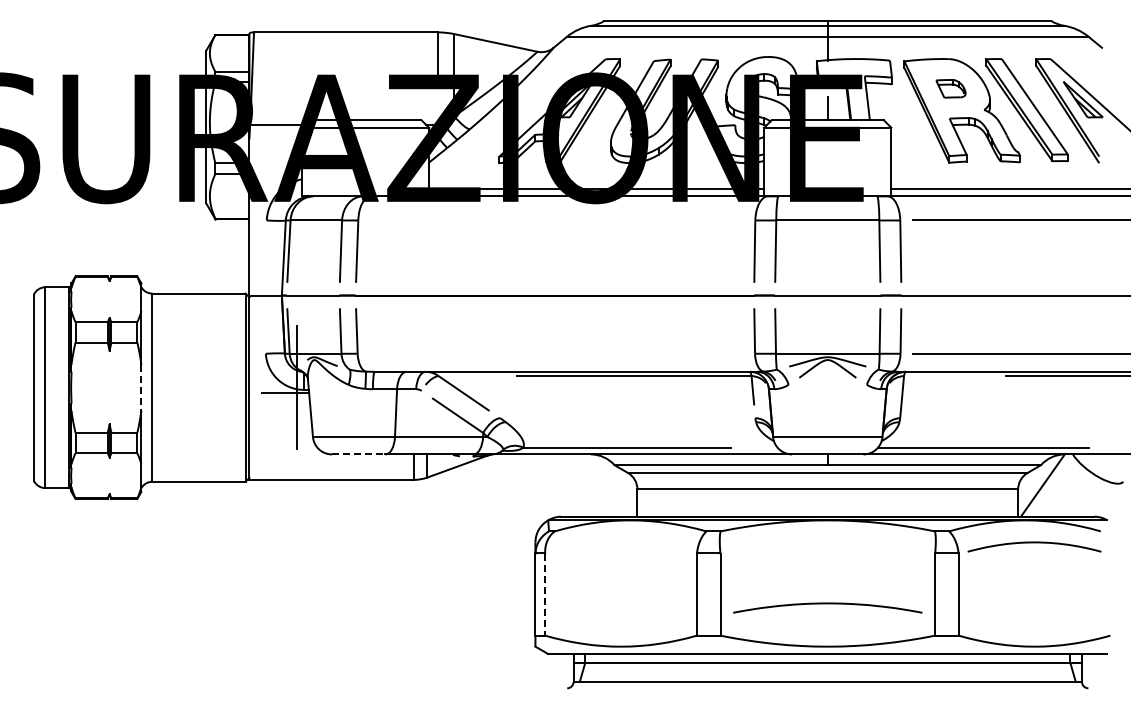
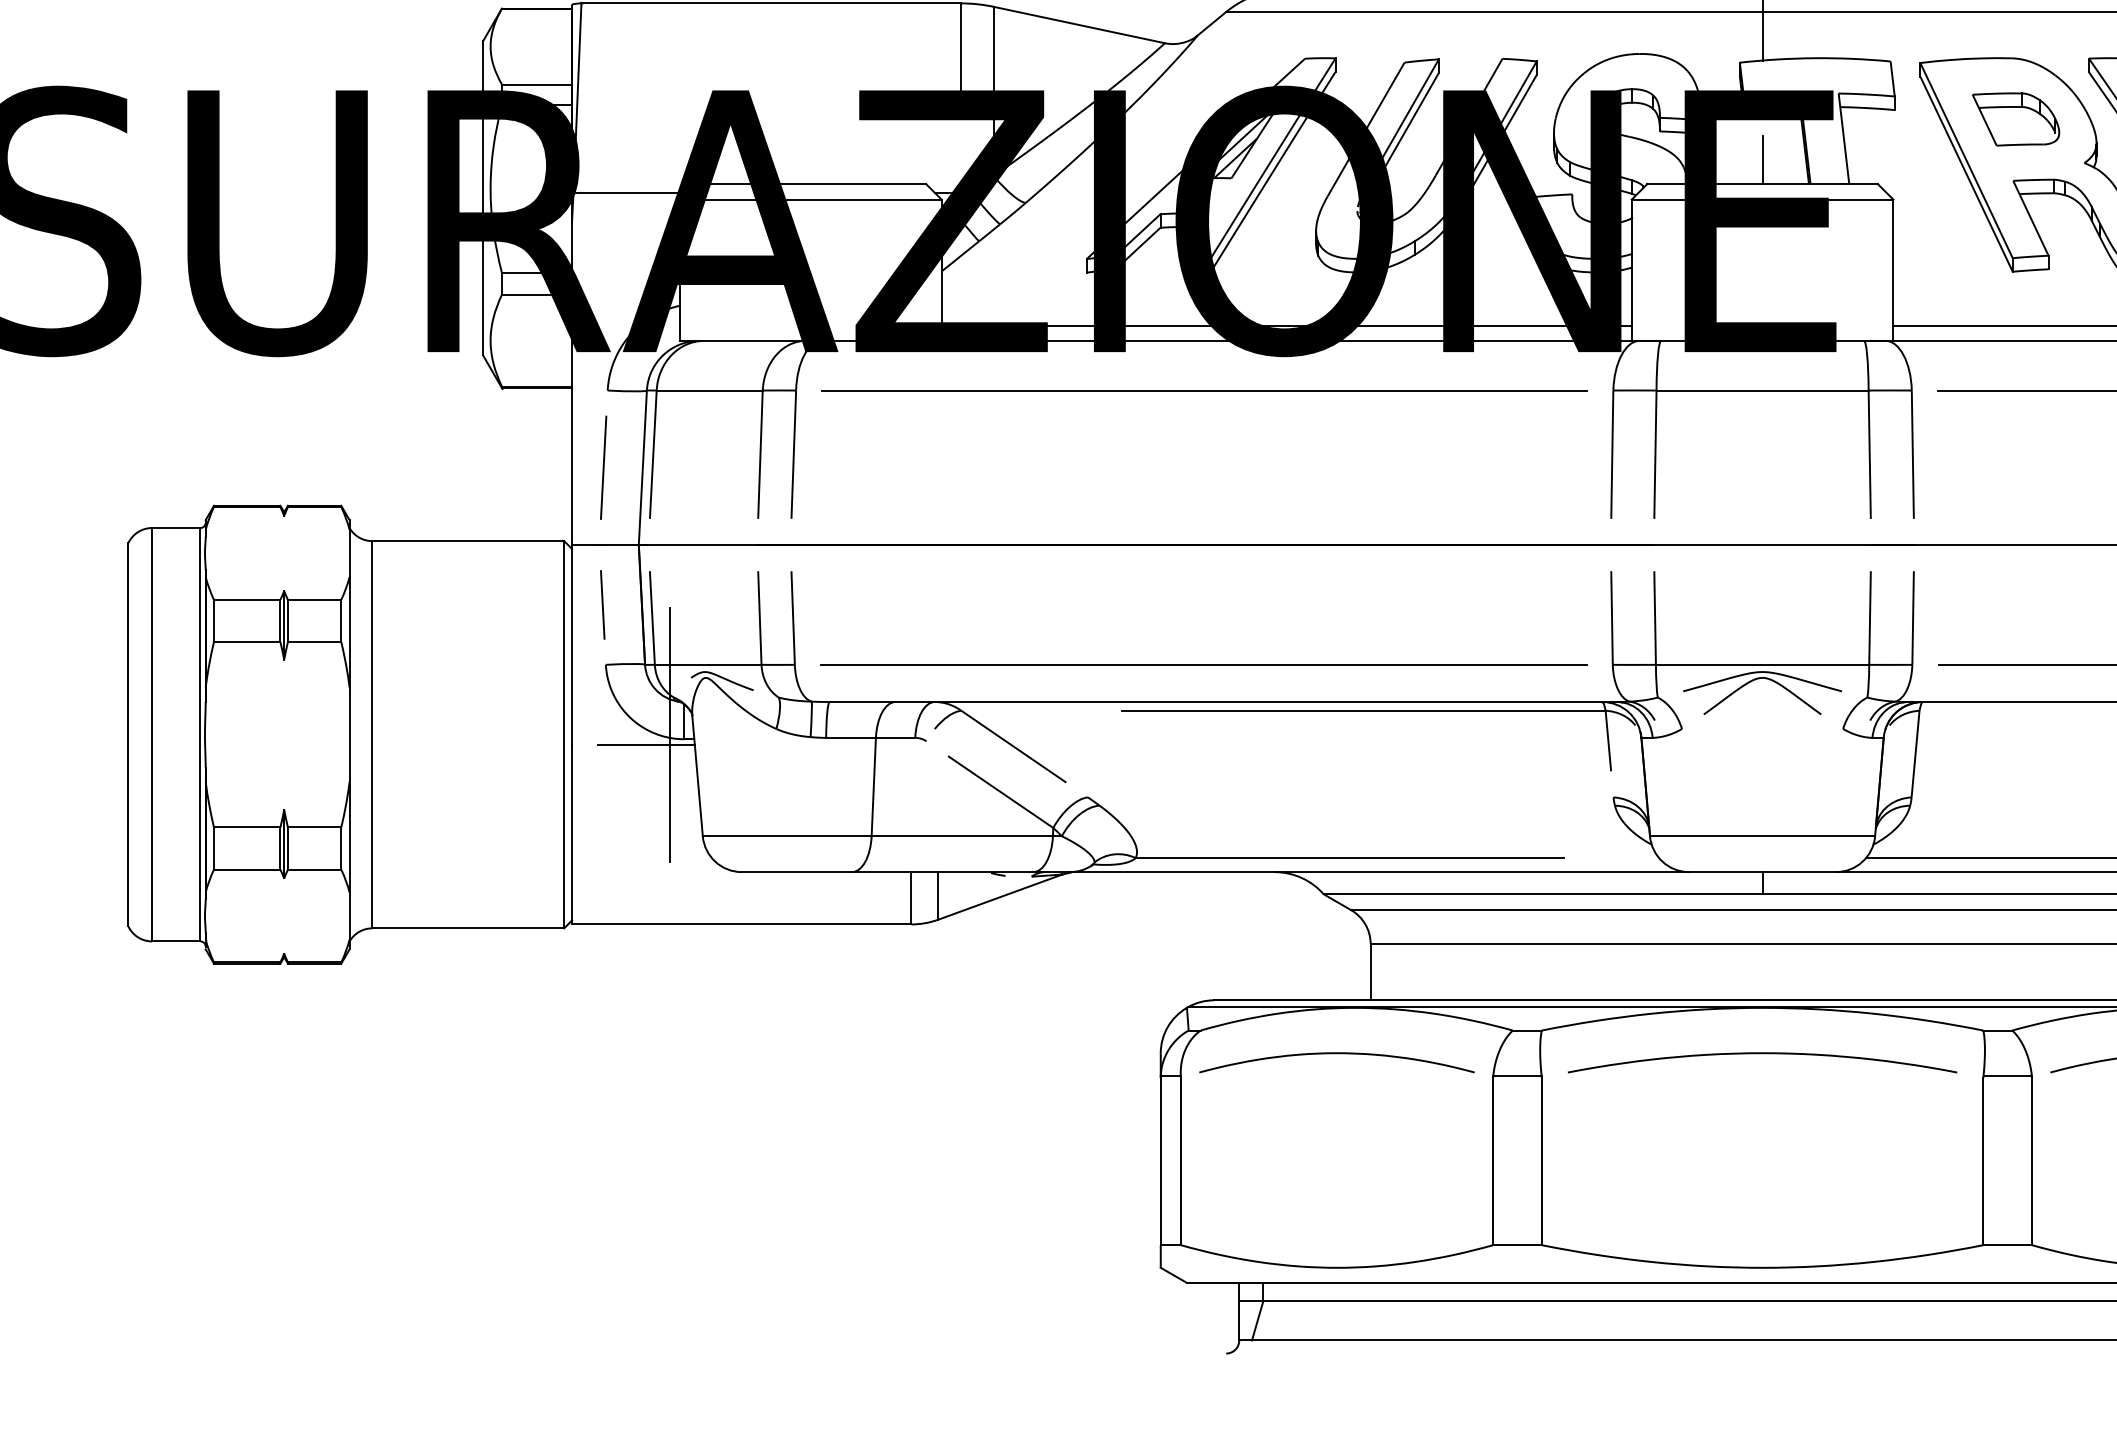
part: (950, 88) -> (2015, 118), size x1.43
line: (556, 220) -> (1204, 390), added
line: (264, 257) -> (603, 466), added
line: (264, 324) -> (603, 604), added
line: (556, 353) -> (1204, 664), added
line: (141, 387) -> (349, 734), dashed -> solid
line: (358, 454) -> (796, 872), dashed -> solid
curve: (620, 543) -> (1335, 1055), added
line: (545, 595) -> (1181, 1162), dashed -> solid
curve: (827, 604) -> (1761, 1055), moved

